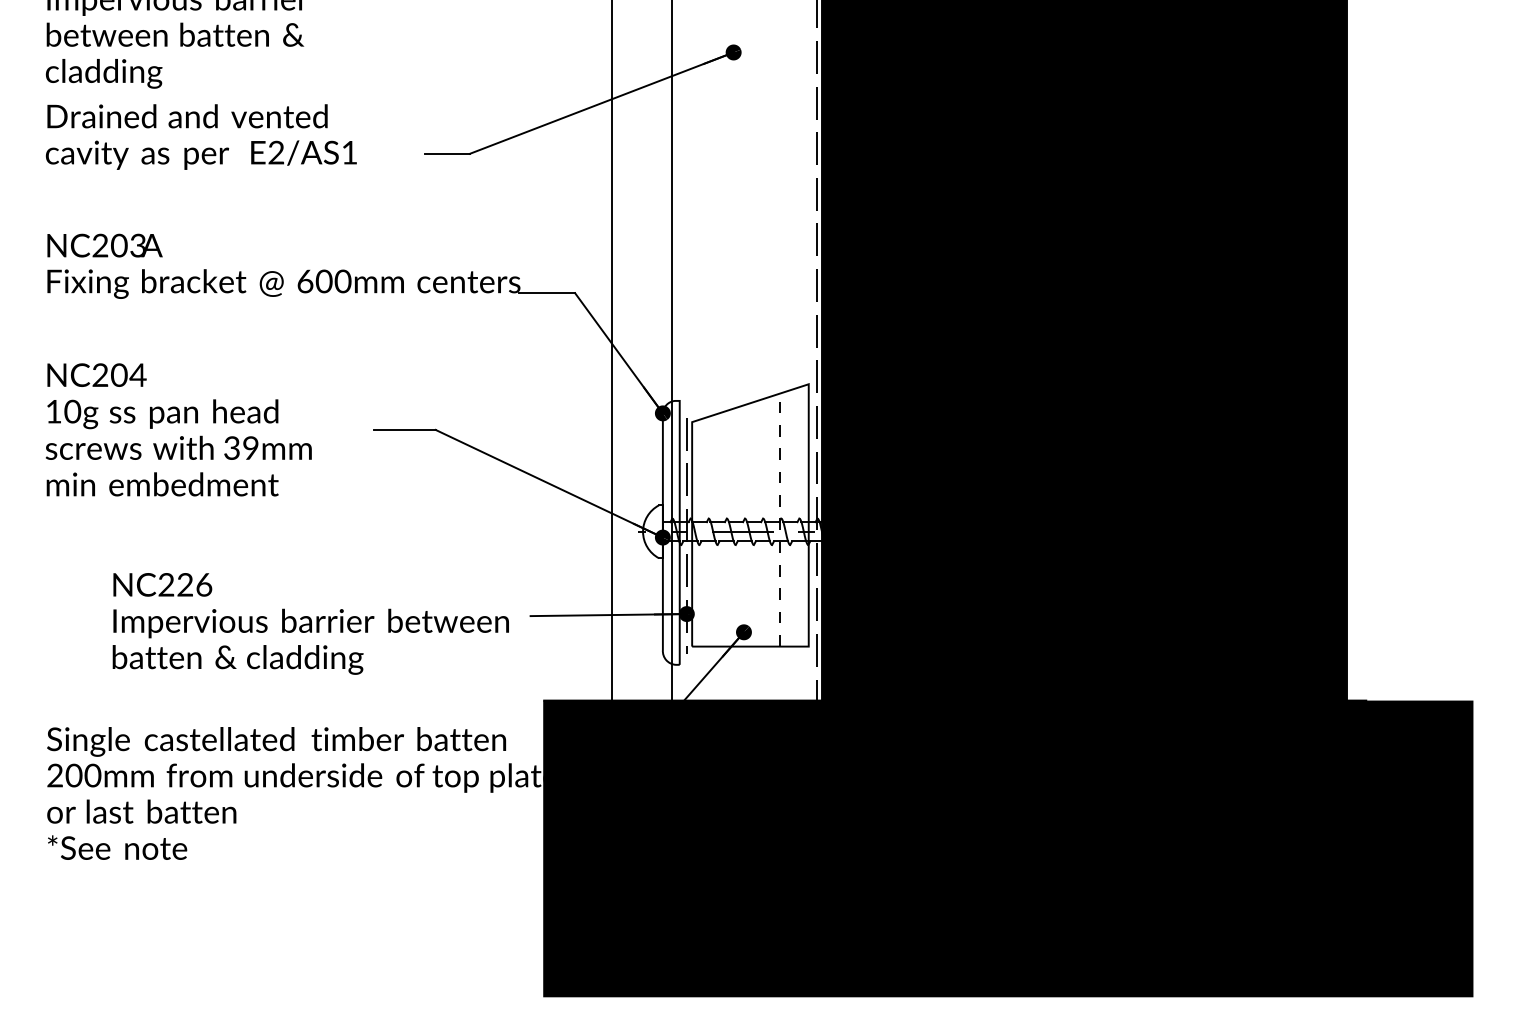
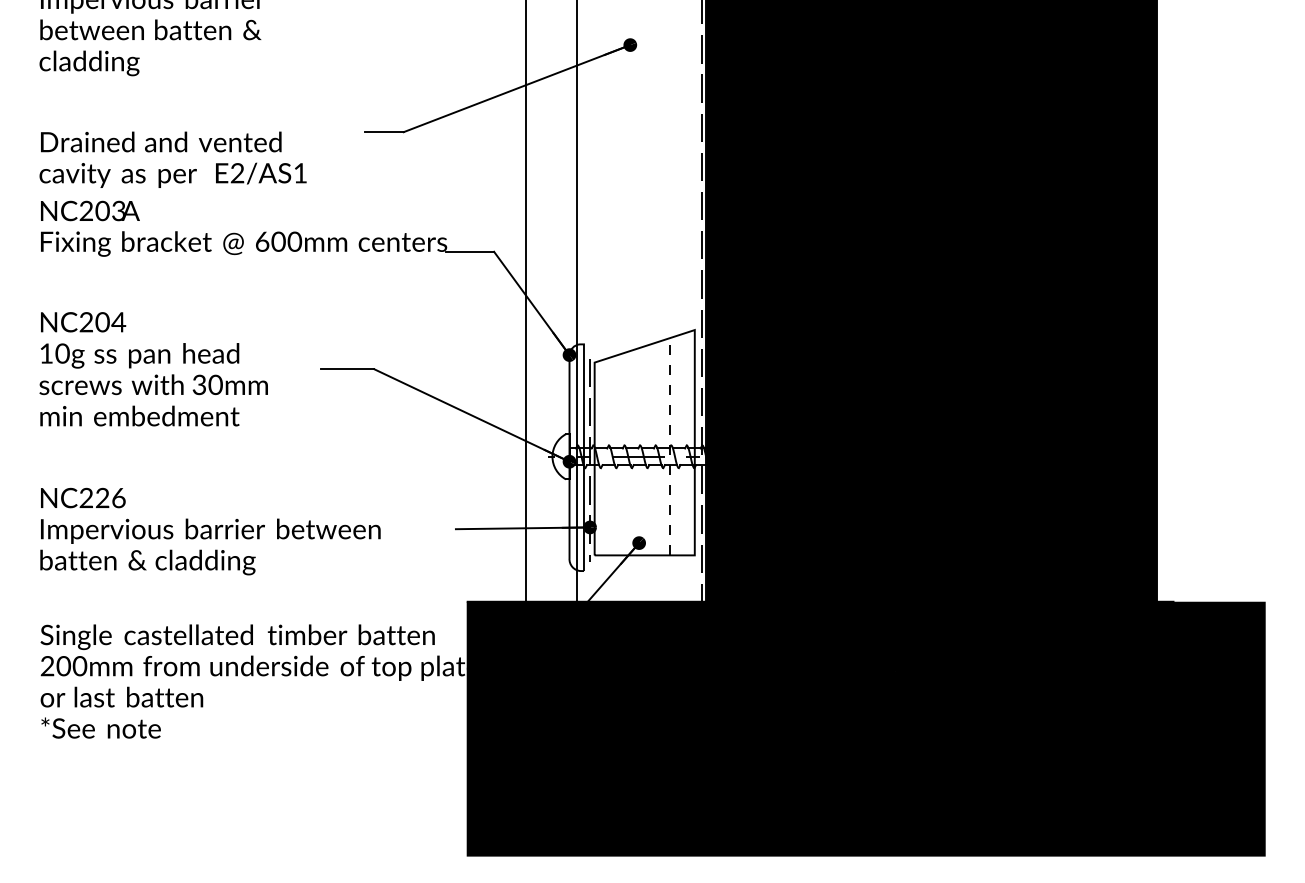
text: (200, 136) -> (172, 159), moved
text: (250, 448) -> (215, 385), 39mm -> 30mm
text: (310, 623) -> (210, 531), moved

